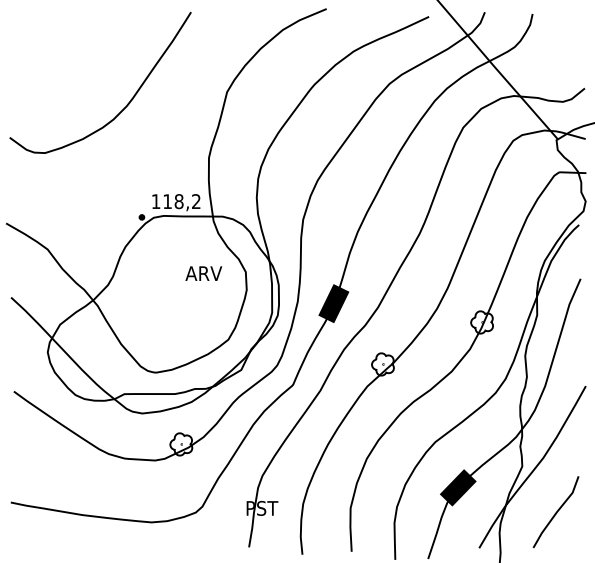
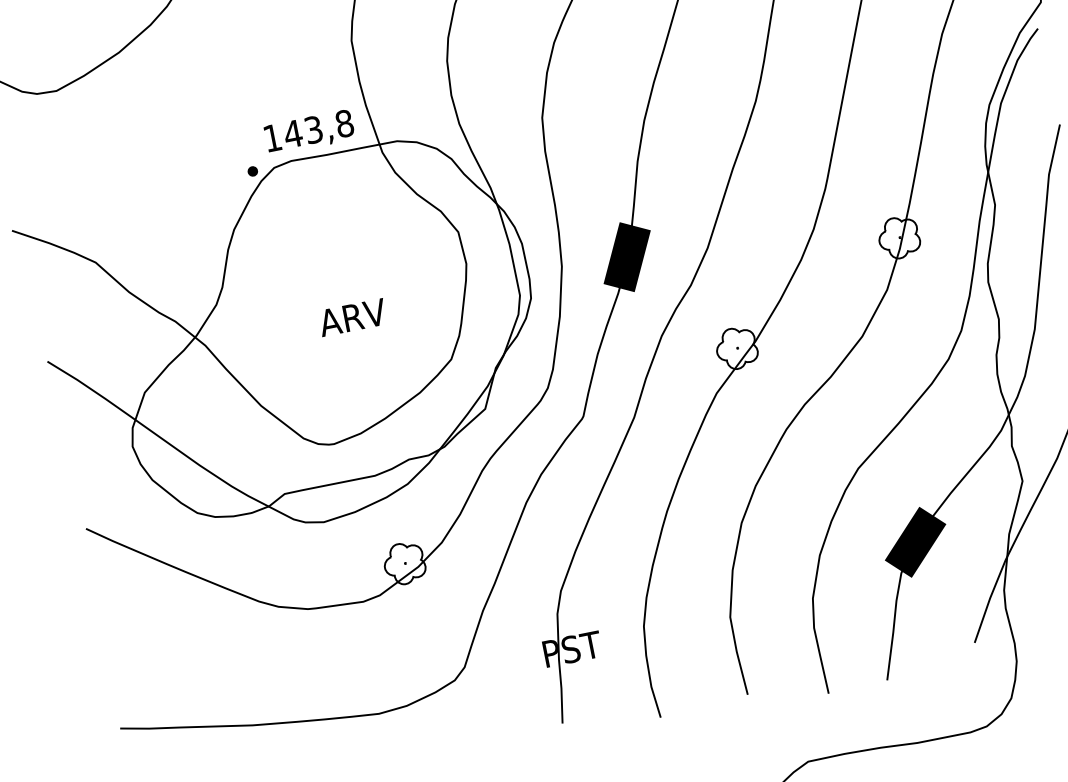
text: (181, 201) -> (317, 128), 118,2 -> 143,8
text: (203, 273) -> (351, 317), moved

